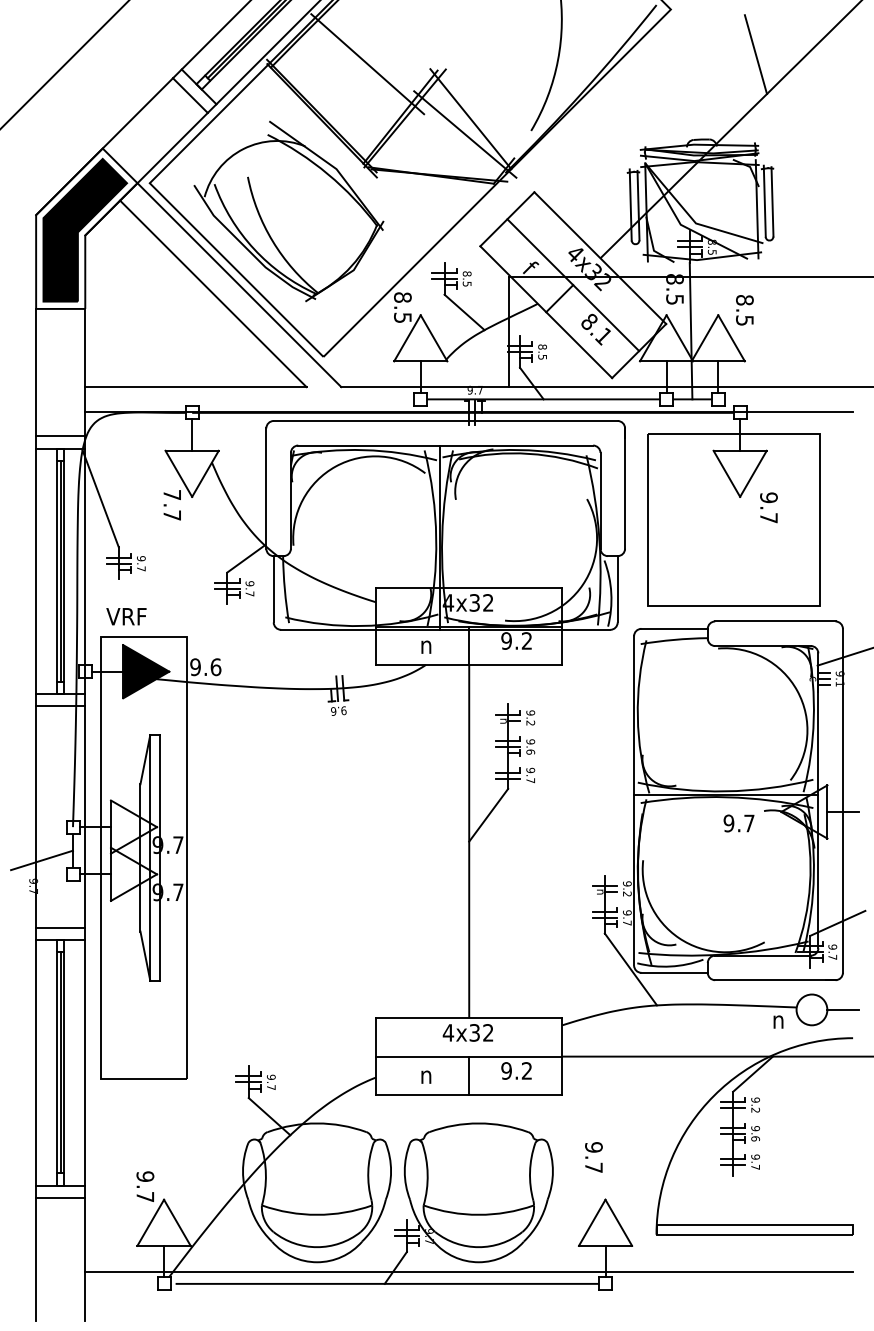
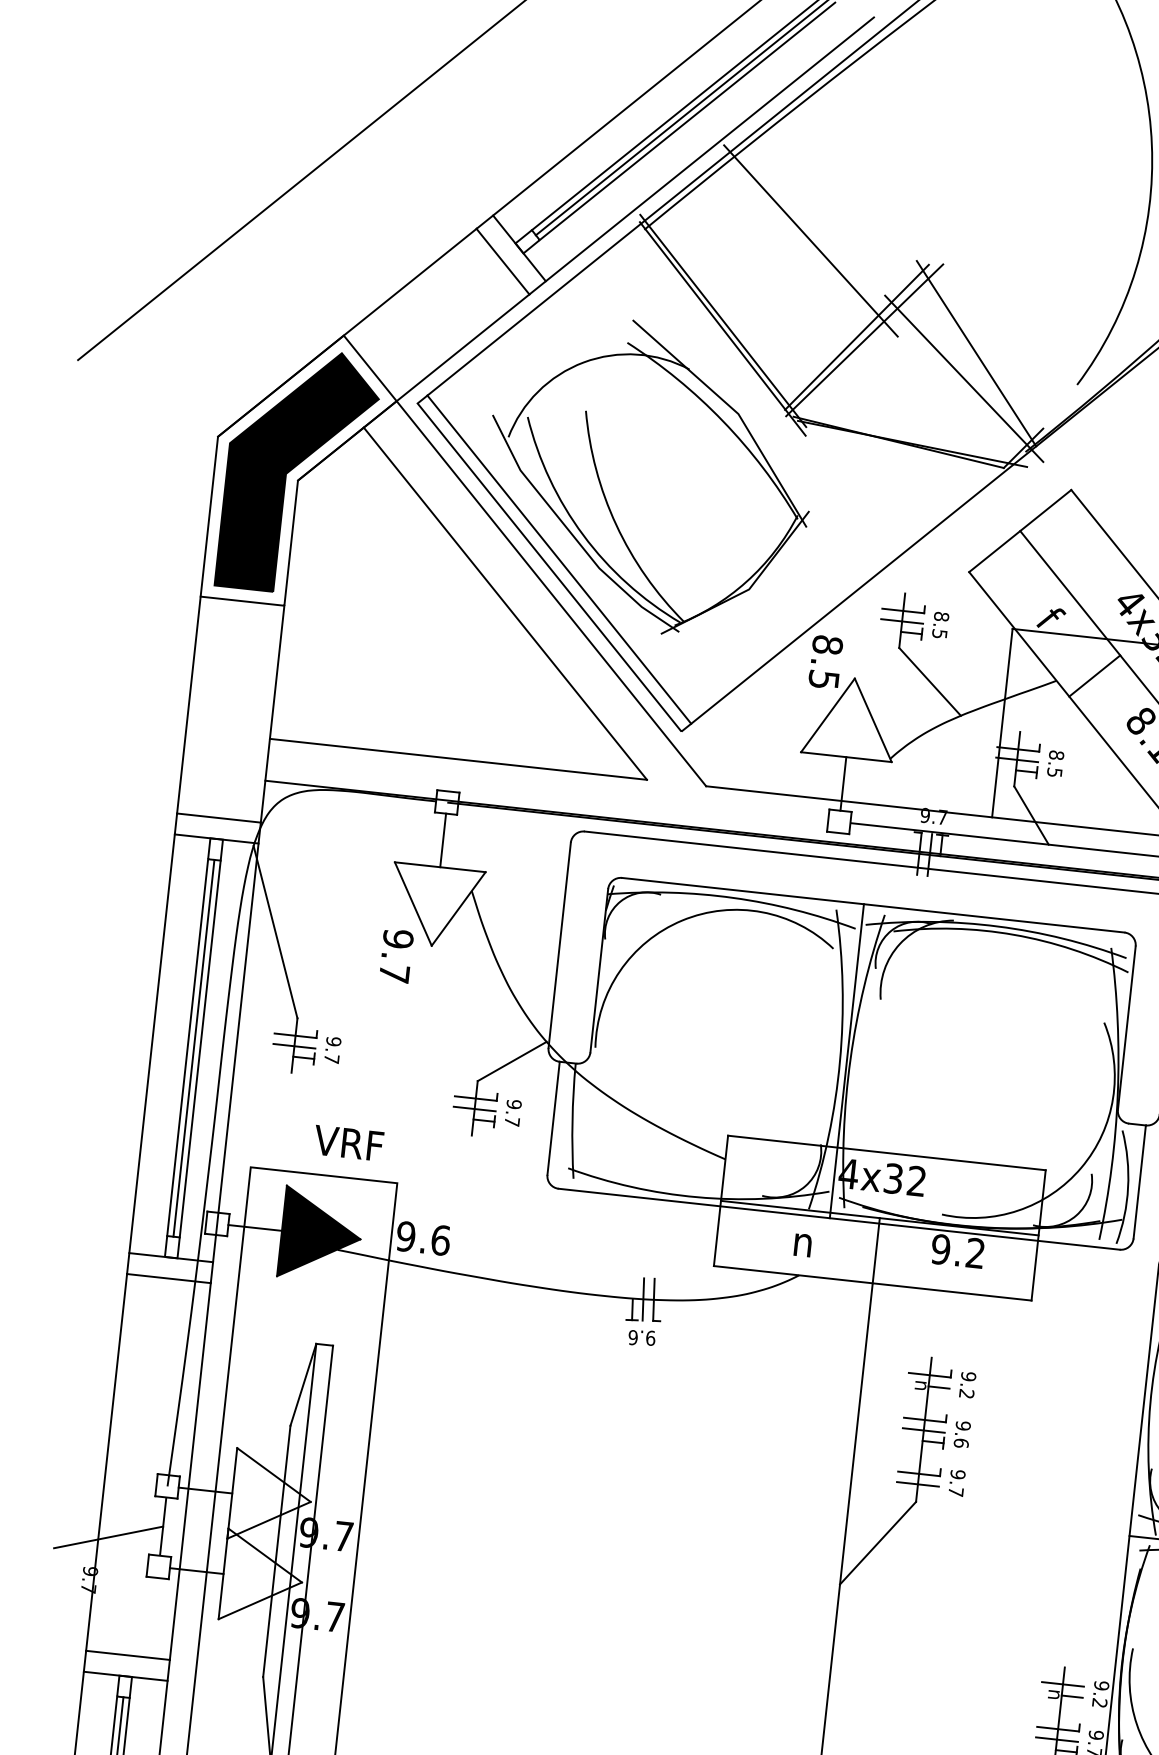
line: (241, 264) -> (558, 558), added
text: (172, 494) -> (398, 938), 7.7 -> 9.7
text: (126, 616) -> (348, 1142), moved

